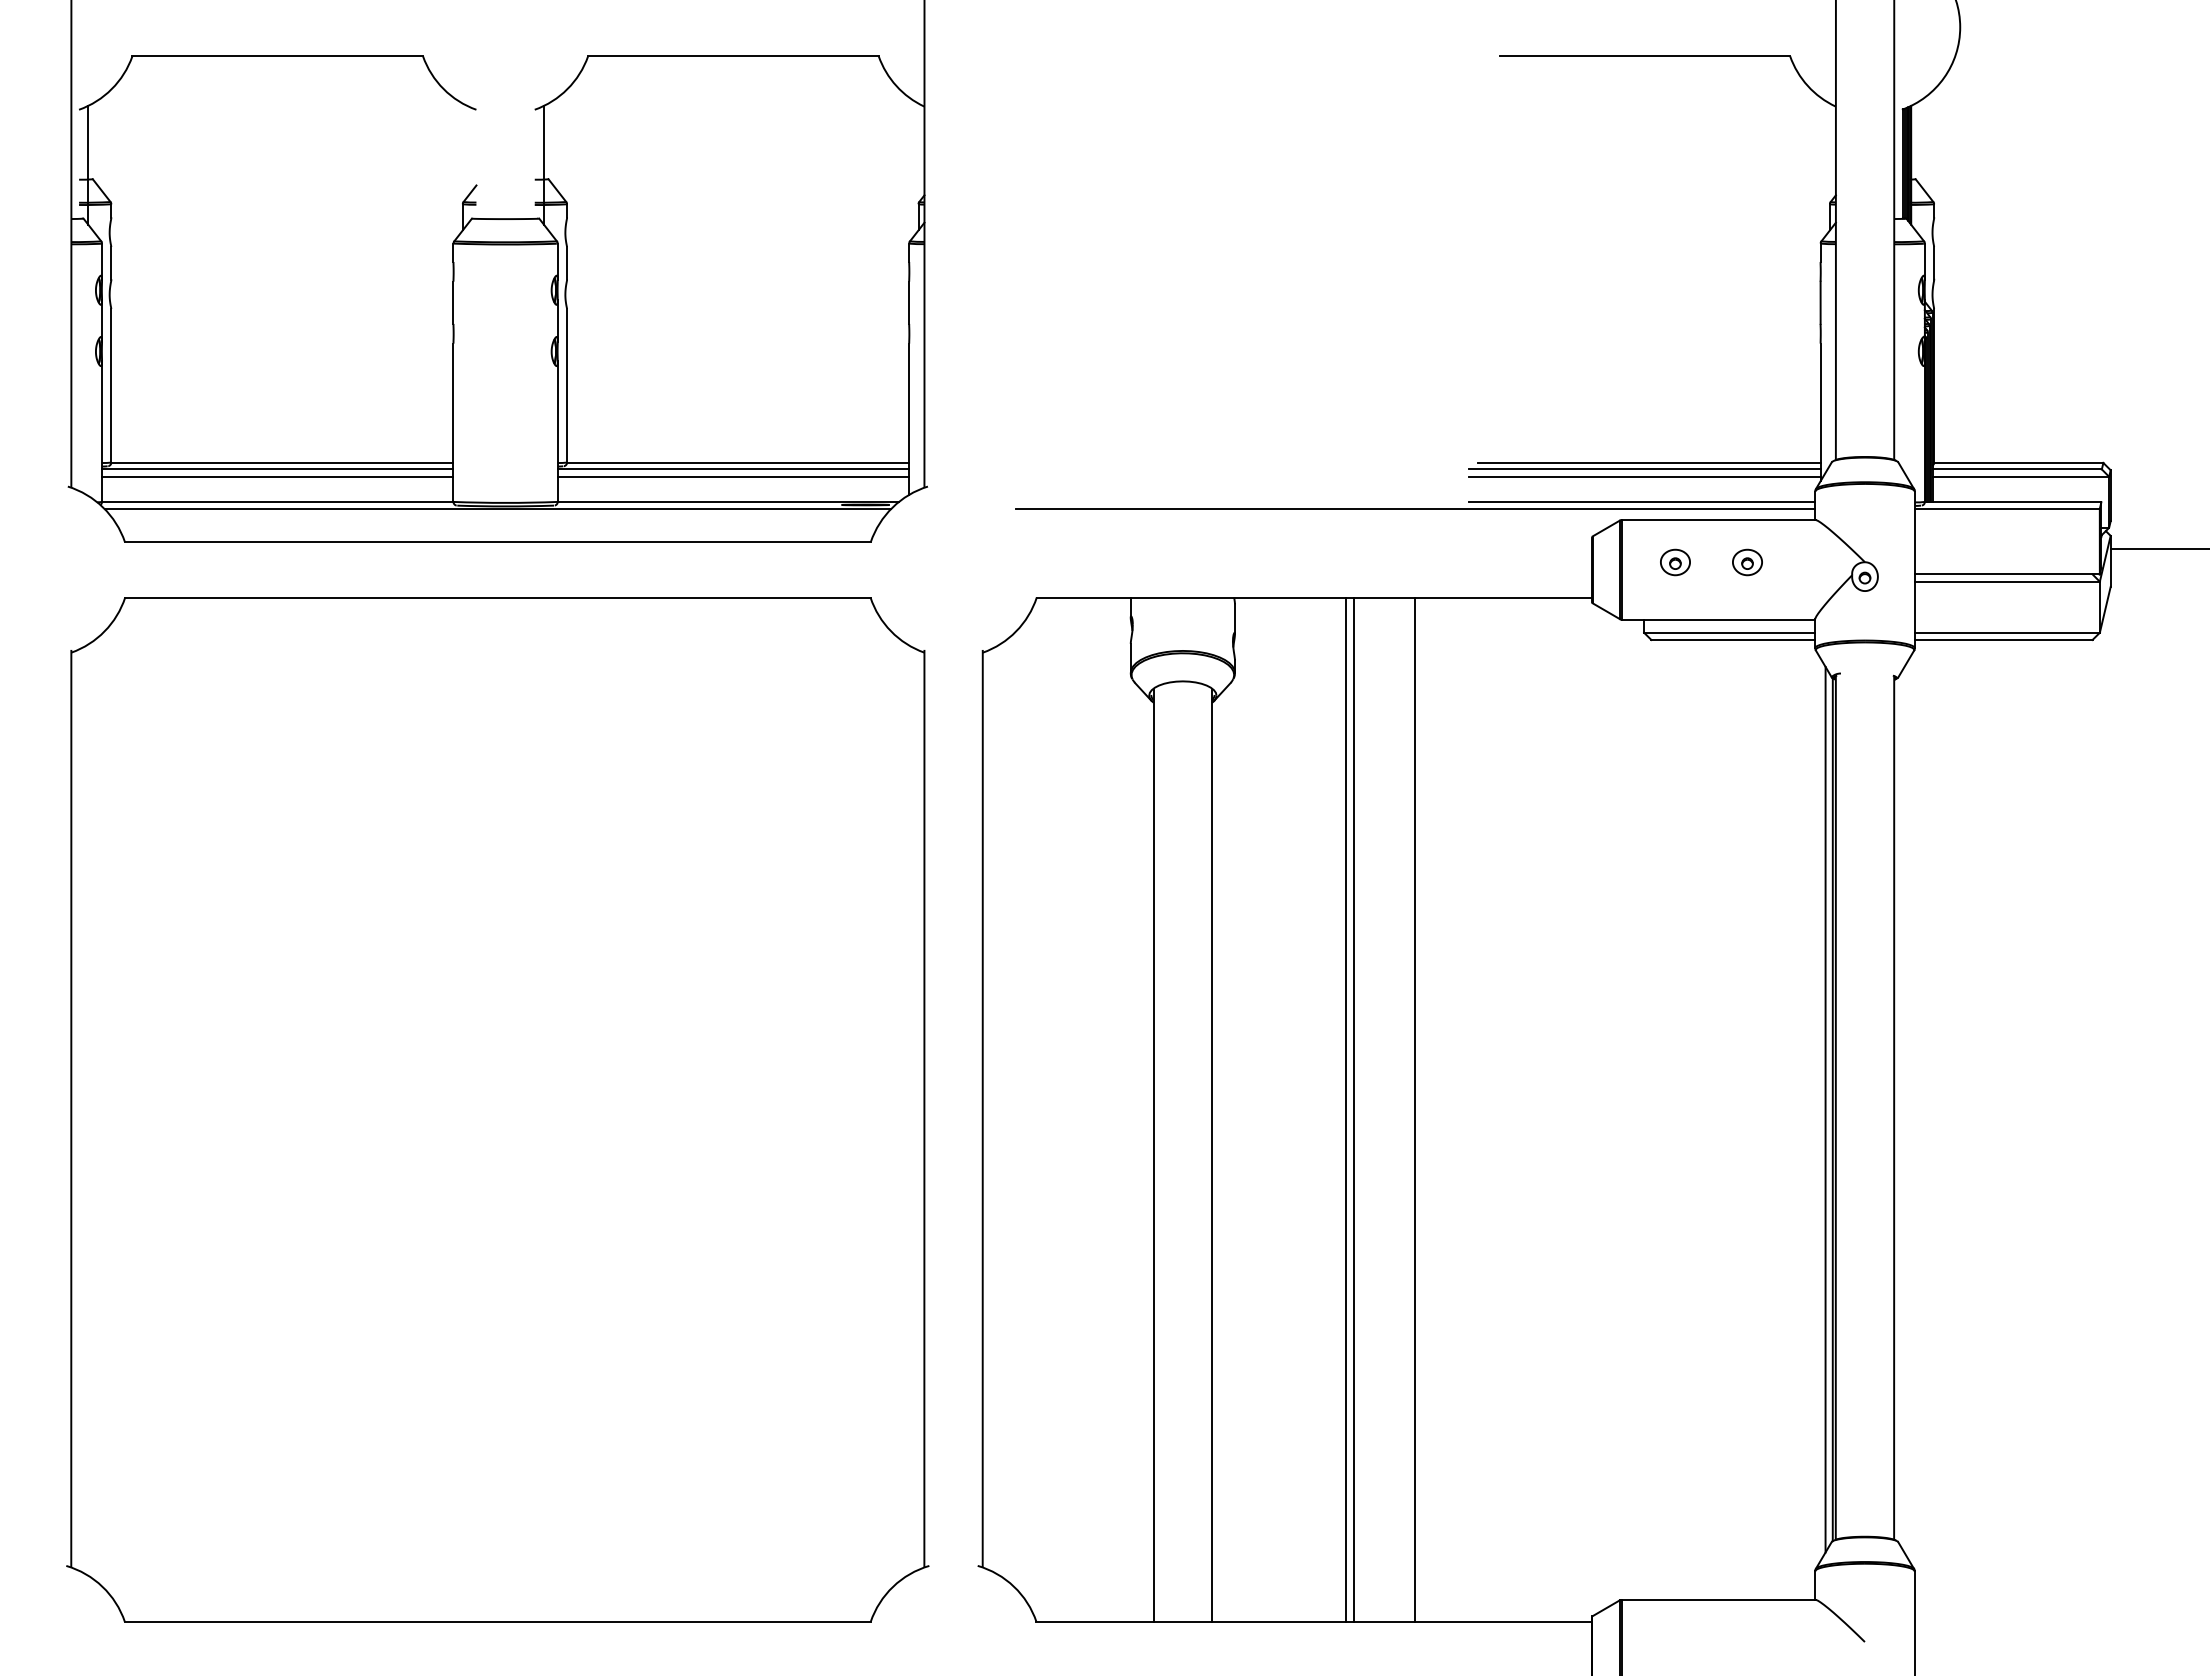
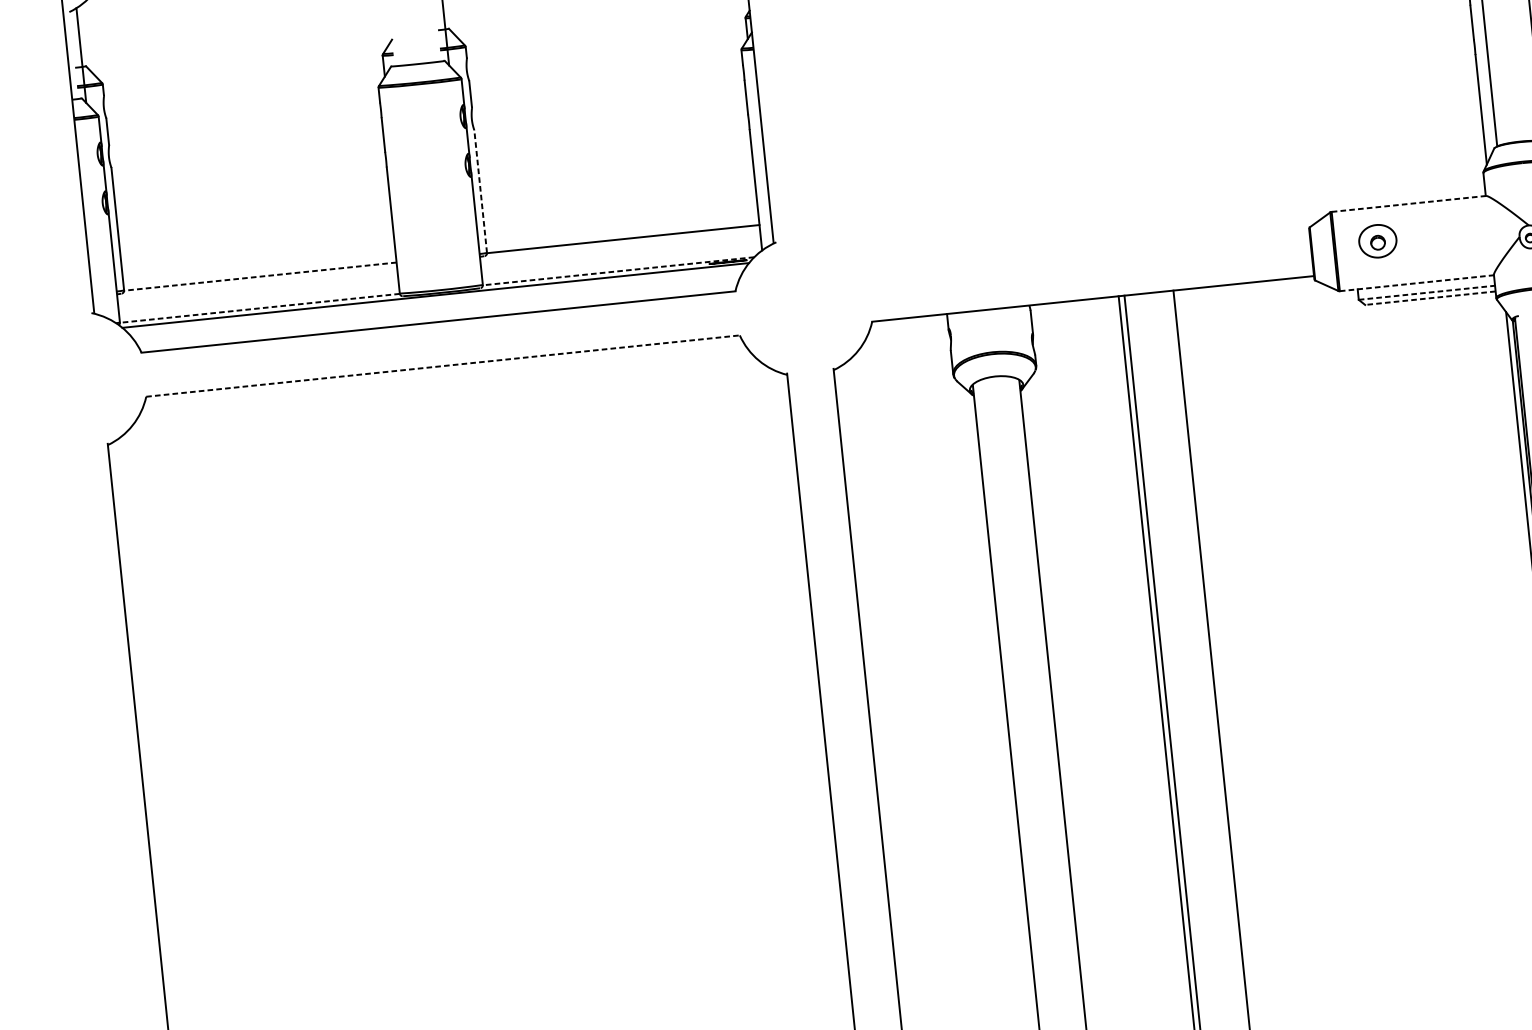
line: (567, 385) -> (481, 191), solid -> dashed
line: (281, 462) -> (259, 276), solid -> dashed
line: (1649, 462) -> (1349, 163), removed
line: (277, 469) -> (257, 282), removed
line: (733, 469) -> (620, 244), removed
line: (1644, 469) -> (1345, 169), removed
line: (277, 476) -> (257, 287), removed
line: (733, 476) -> (620, 250), removed
line: (1644, 476) -> (1346, 175), removed
line: (277, 502) -> (259, 308), solid -> dashed
line: (727, 502) -> (618, 271), solid -> dashed
line: (1642, 502) -> (1346, 196), removed
line: (1415, 508) -> (1166, 219), removed
line: (1718, 520) -> (1408, 204), solid -> dashed
part: (1675, 562) -> (1377, 241), size x1.6
part: (1747, 562) -> (1435, 235), removed
line: (497, 597) -> (442, 366), solid -> dashed
line: (1718, 619) -> (1416, 283), solid -> dashed
line: (1729, 632) -> (1426, 292), solid -> dashed
line: (1733, 639) -> (1430, 297), solid -> dashed

